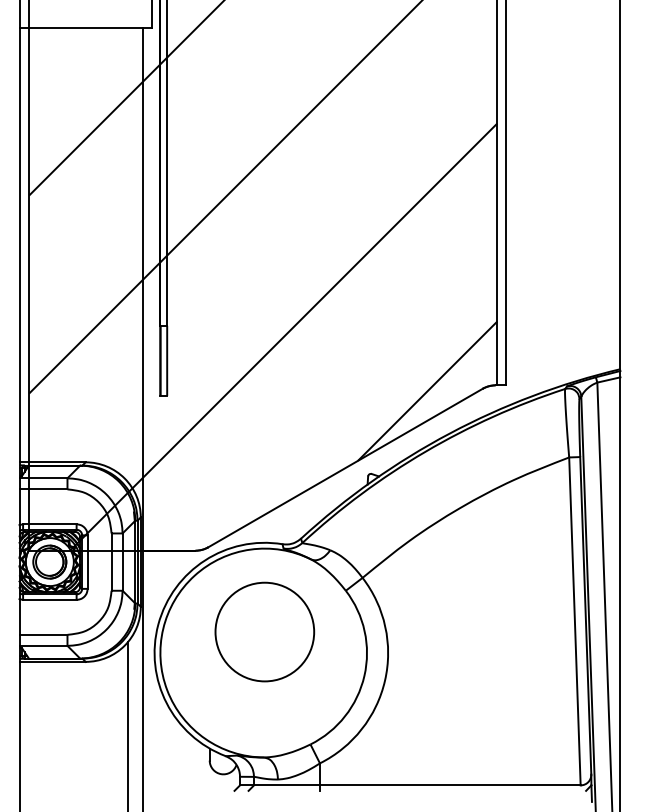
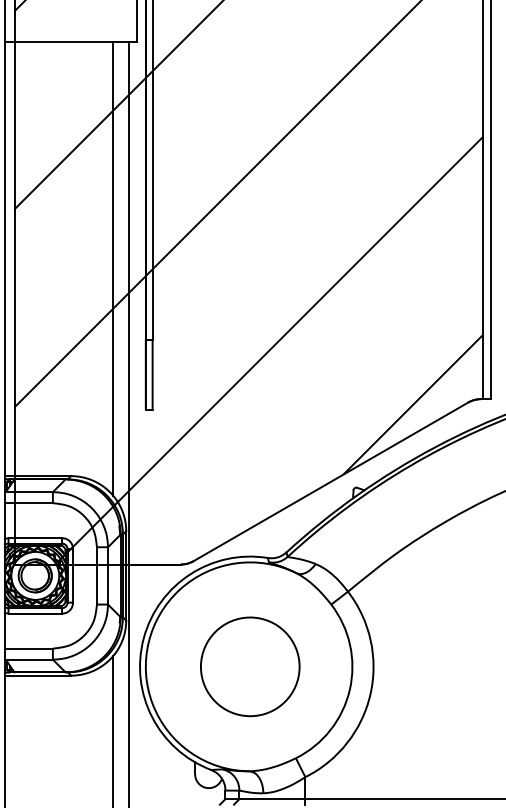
line: (127, 254) -> (112, 268), added
circle: (264, 631) -> (249, 666), moved

